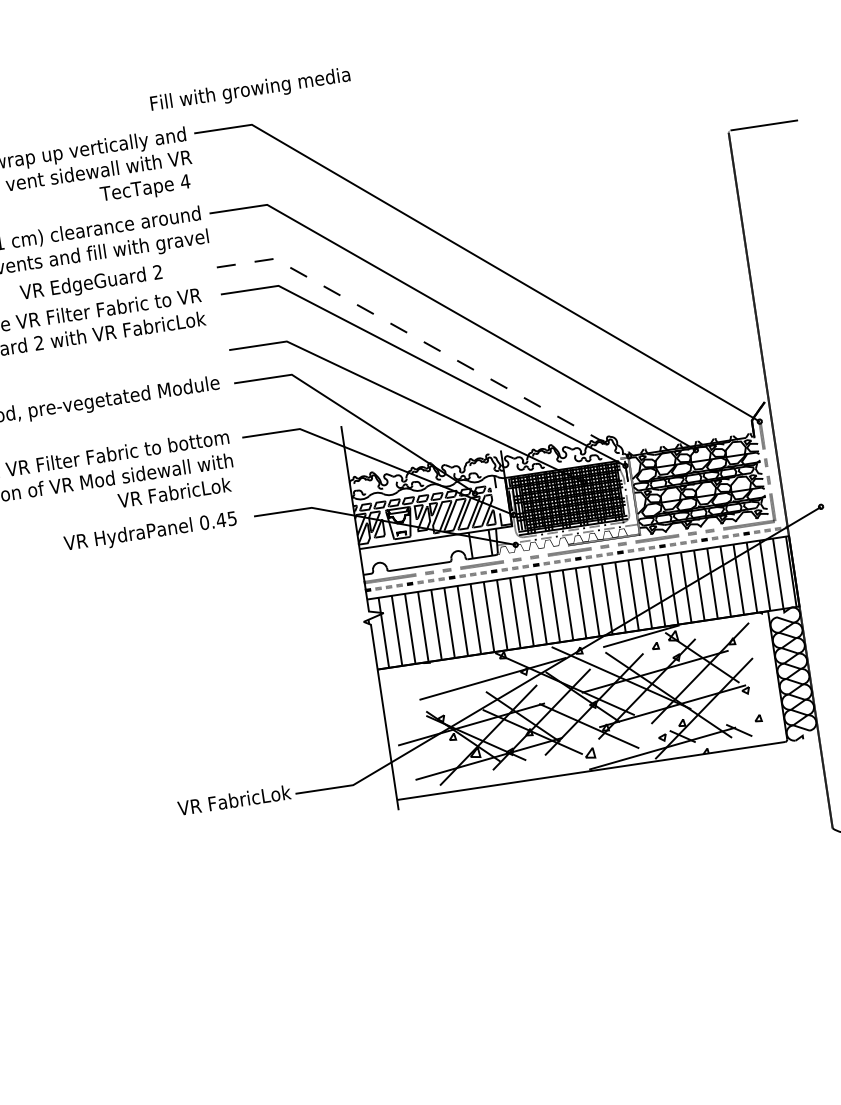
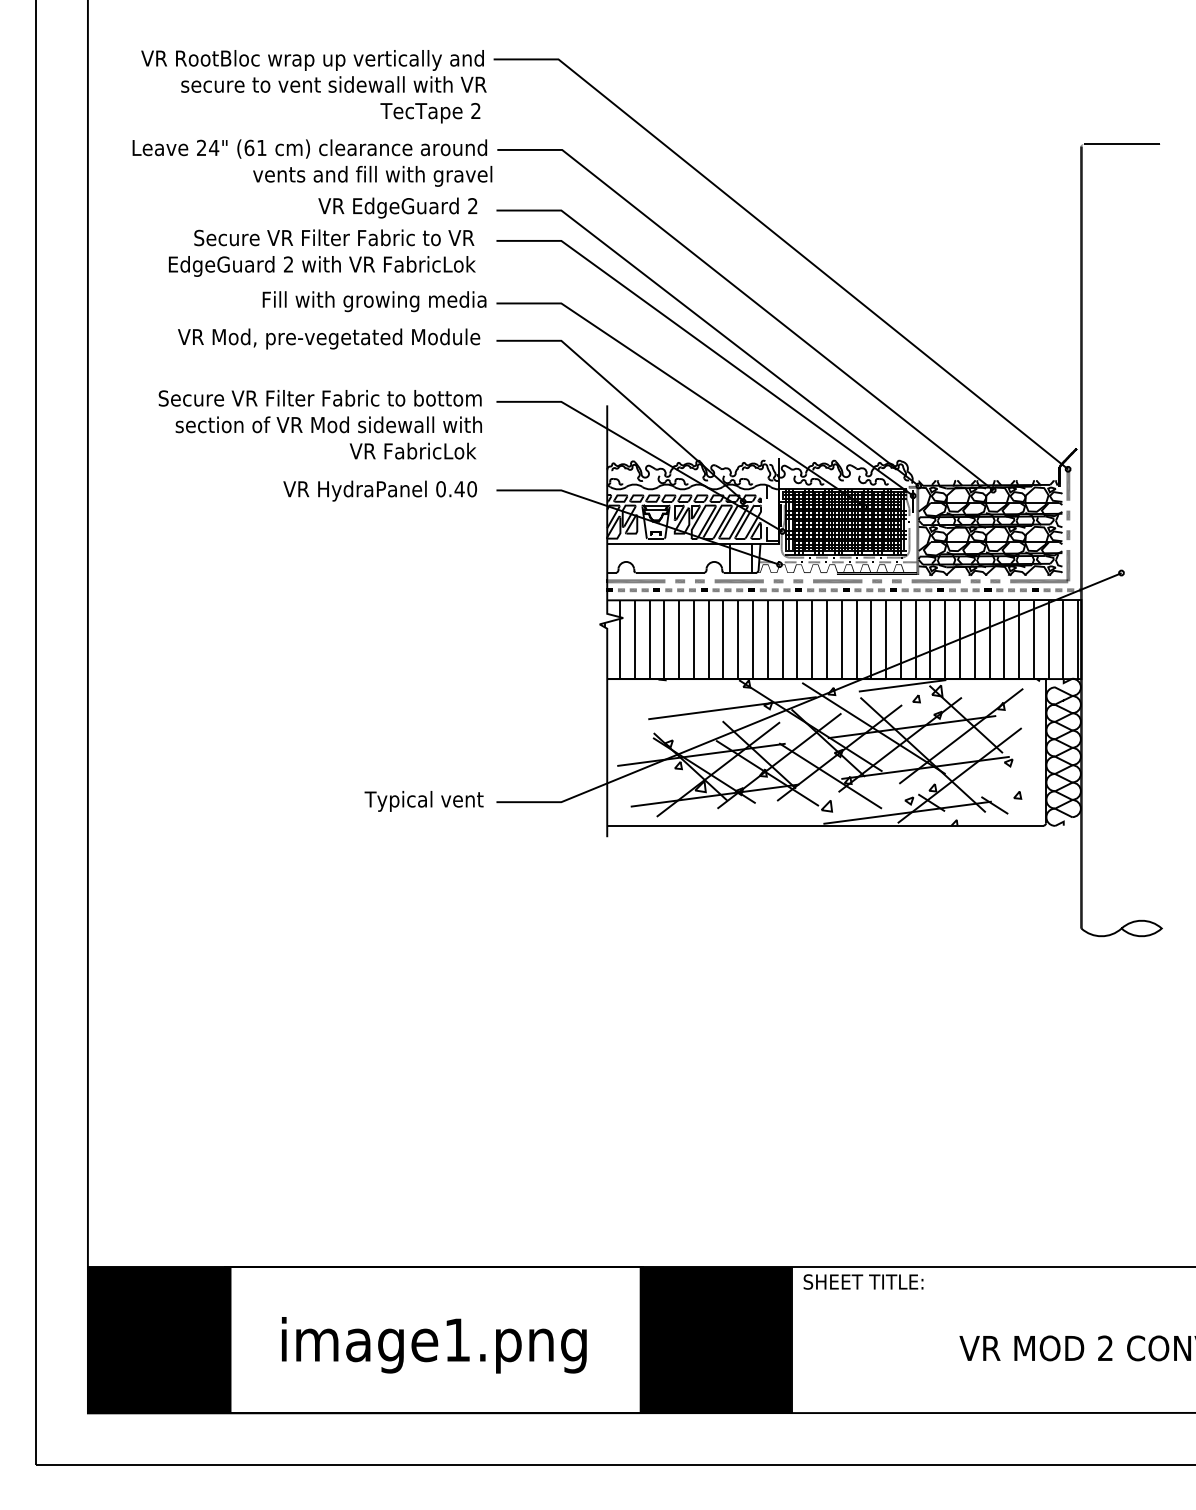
text: (250, 90) -> (374, 301), moved
text: (184, 181) -> (475, 110), 4 -> 2
text: (91, 283) -> (397, 207), moved
line: (426, 343) -> (714, 328), dashed -> solid
text: (232, 518) -> (472, 489), 0.45 -> 0.40
text: (233, 801) -> (427, 800), VR FabricLok -> Typical vent

